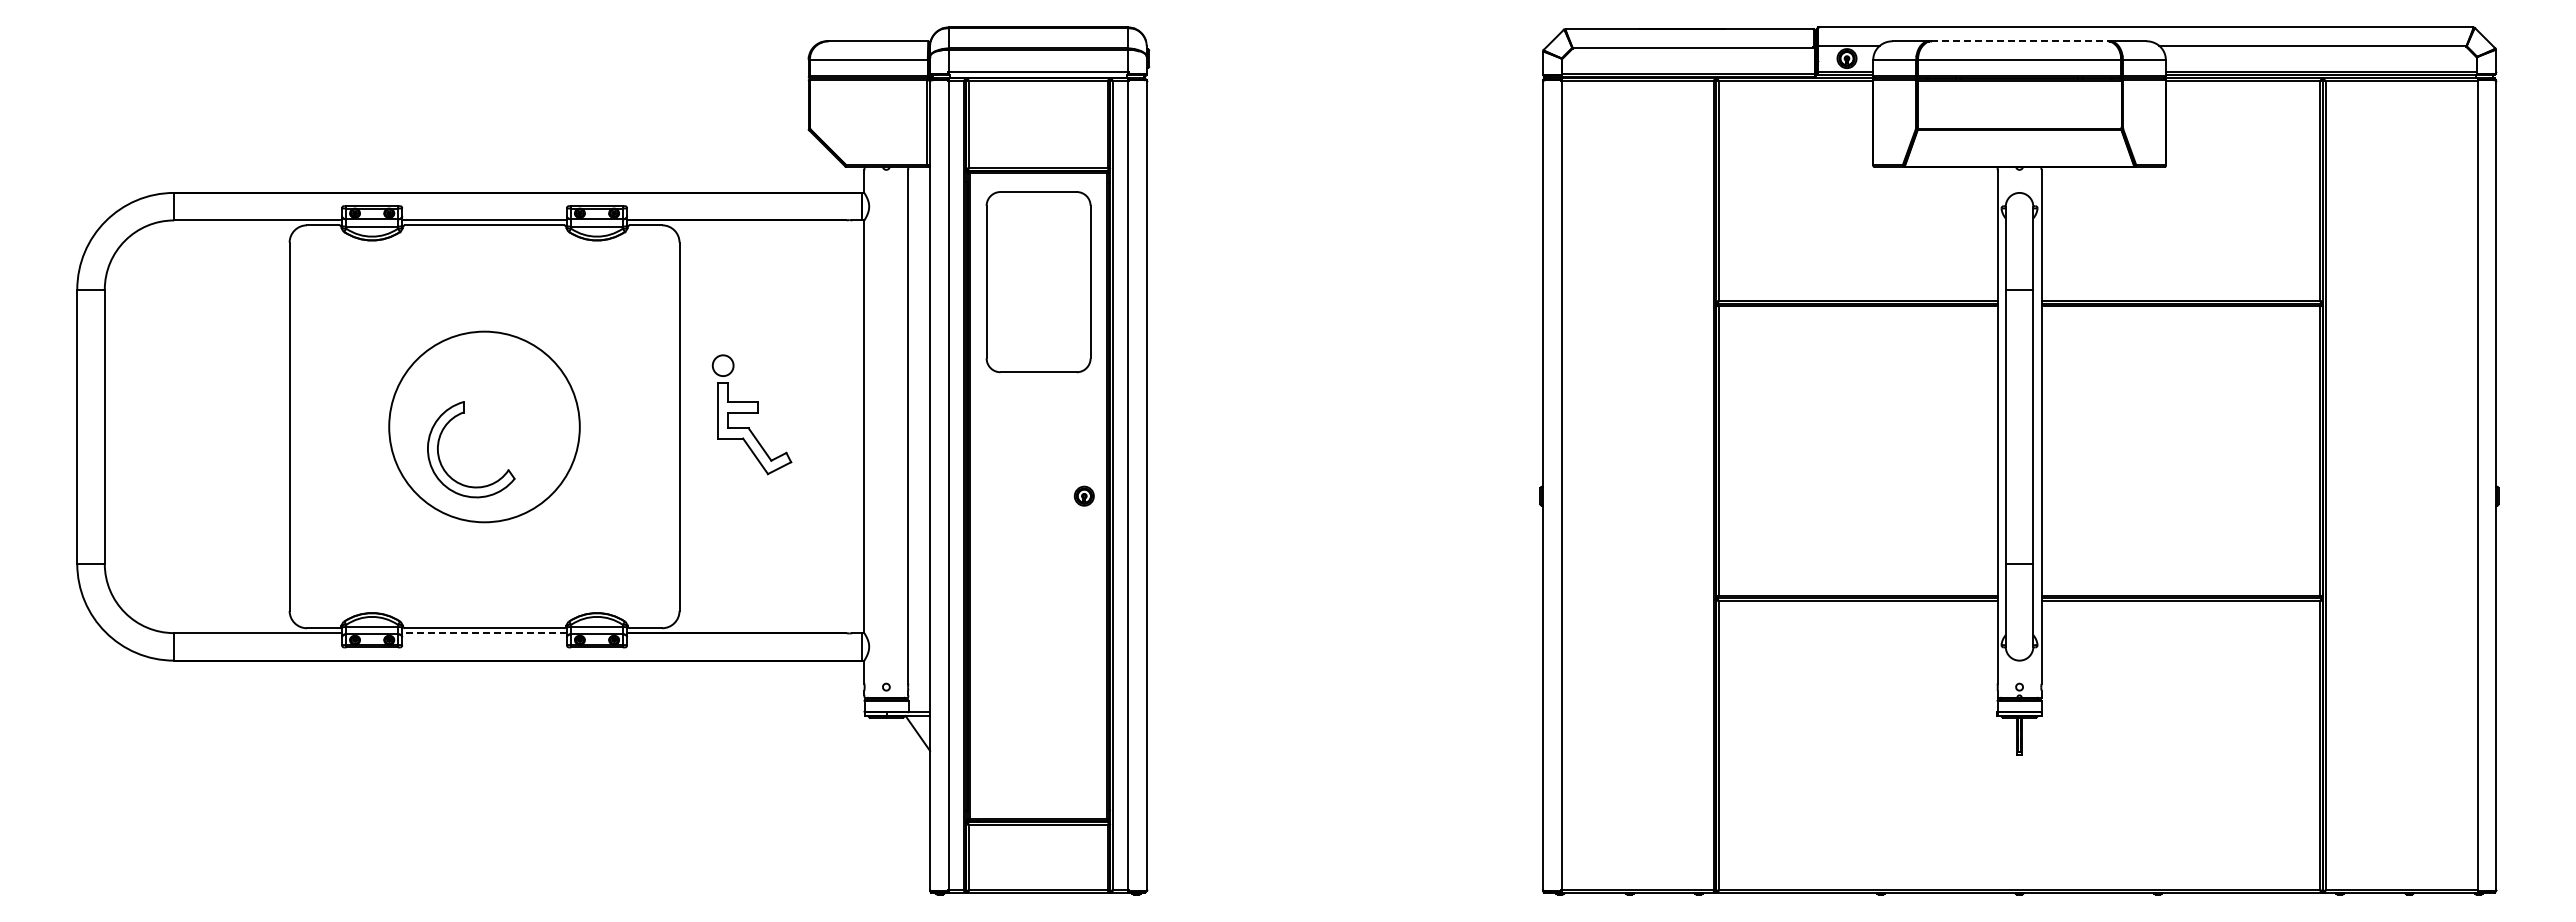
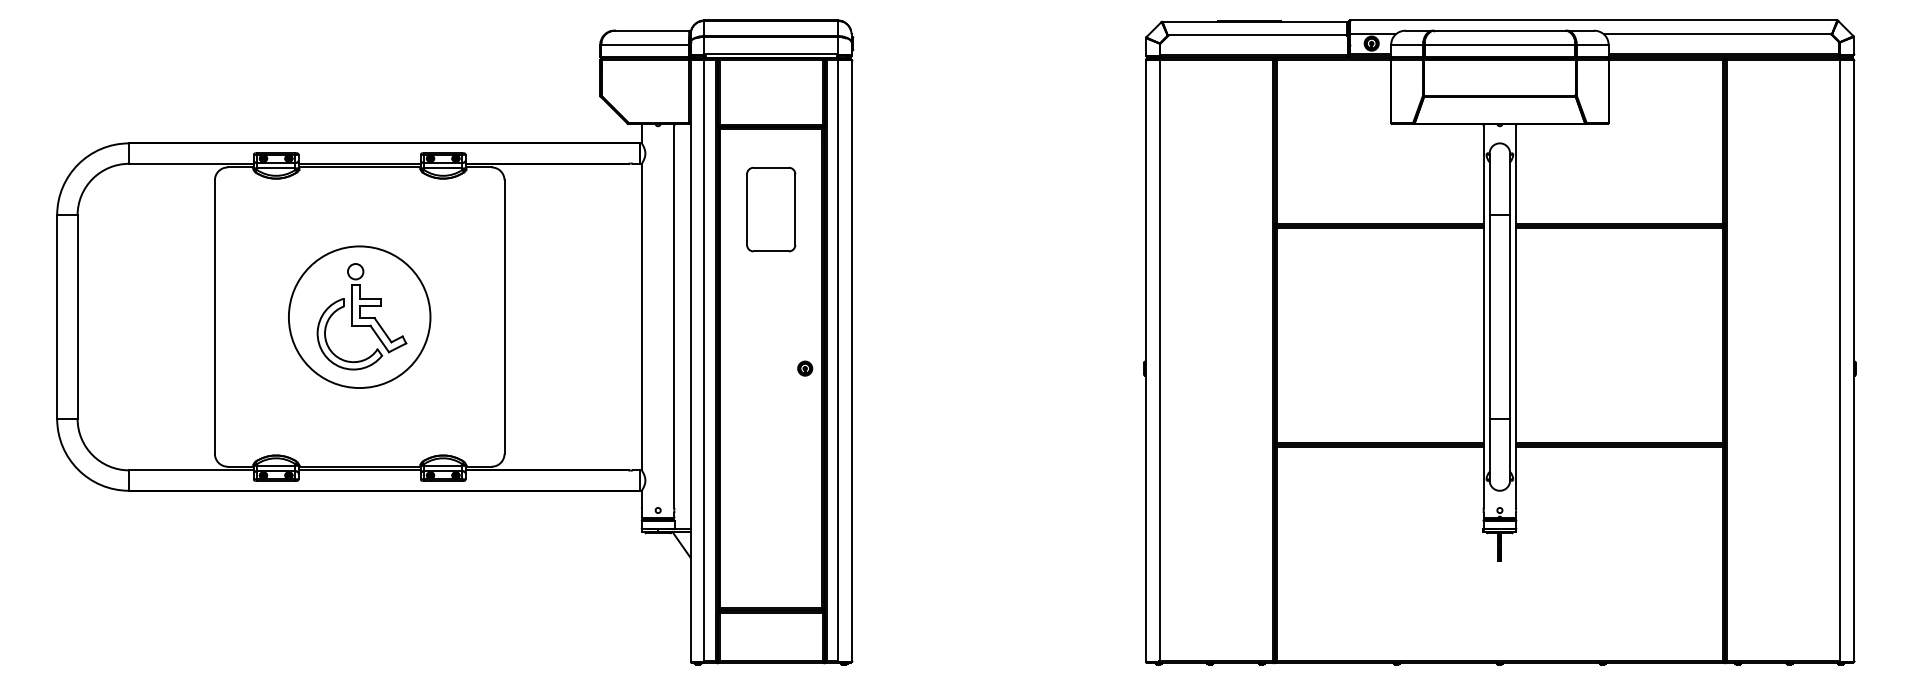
line: (2020, 41) -> (1500, 30), dashed -> solid
part: (1038, 281) -> (771, 209), size x0.62
part: (751, 414) -> (376, 307), moved
line: (484, 633) -> (359, 470), dashed -> solid

